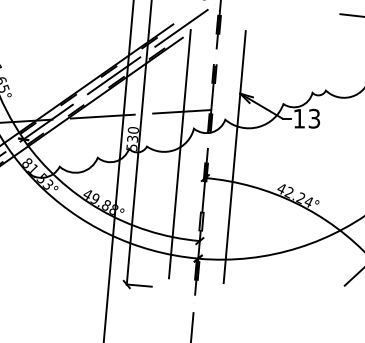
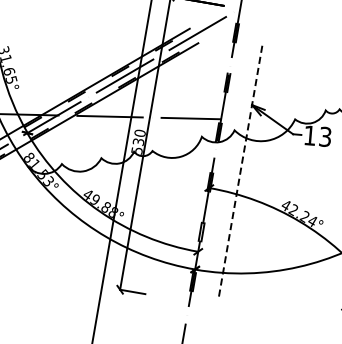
line: (179, 154) -> (184, 161), removed
line: (234, 156) -> (240, 168), solid -> dashed

